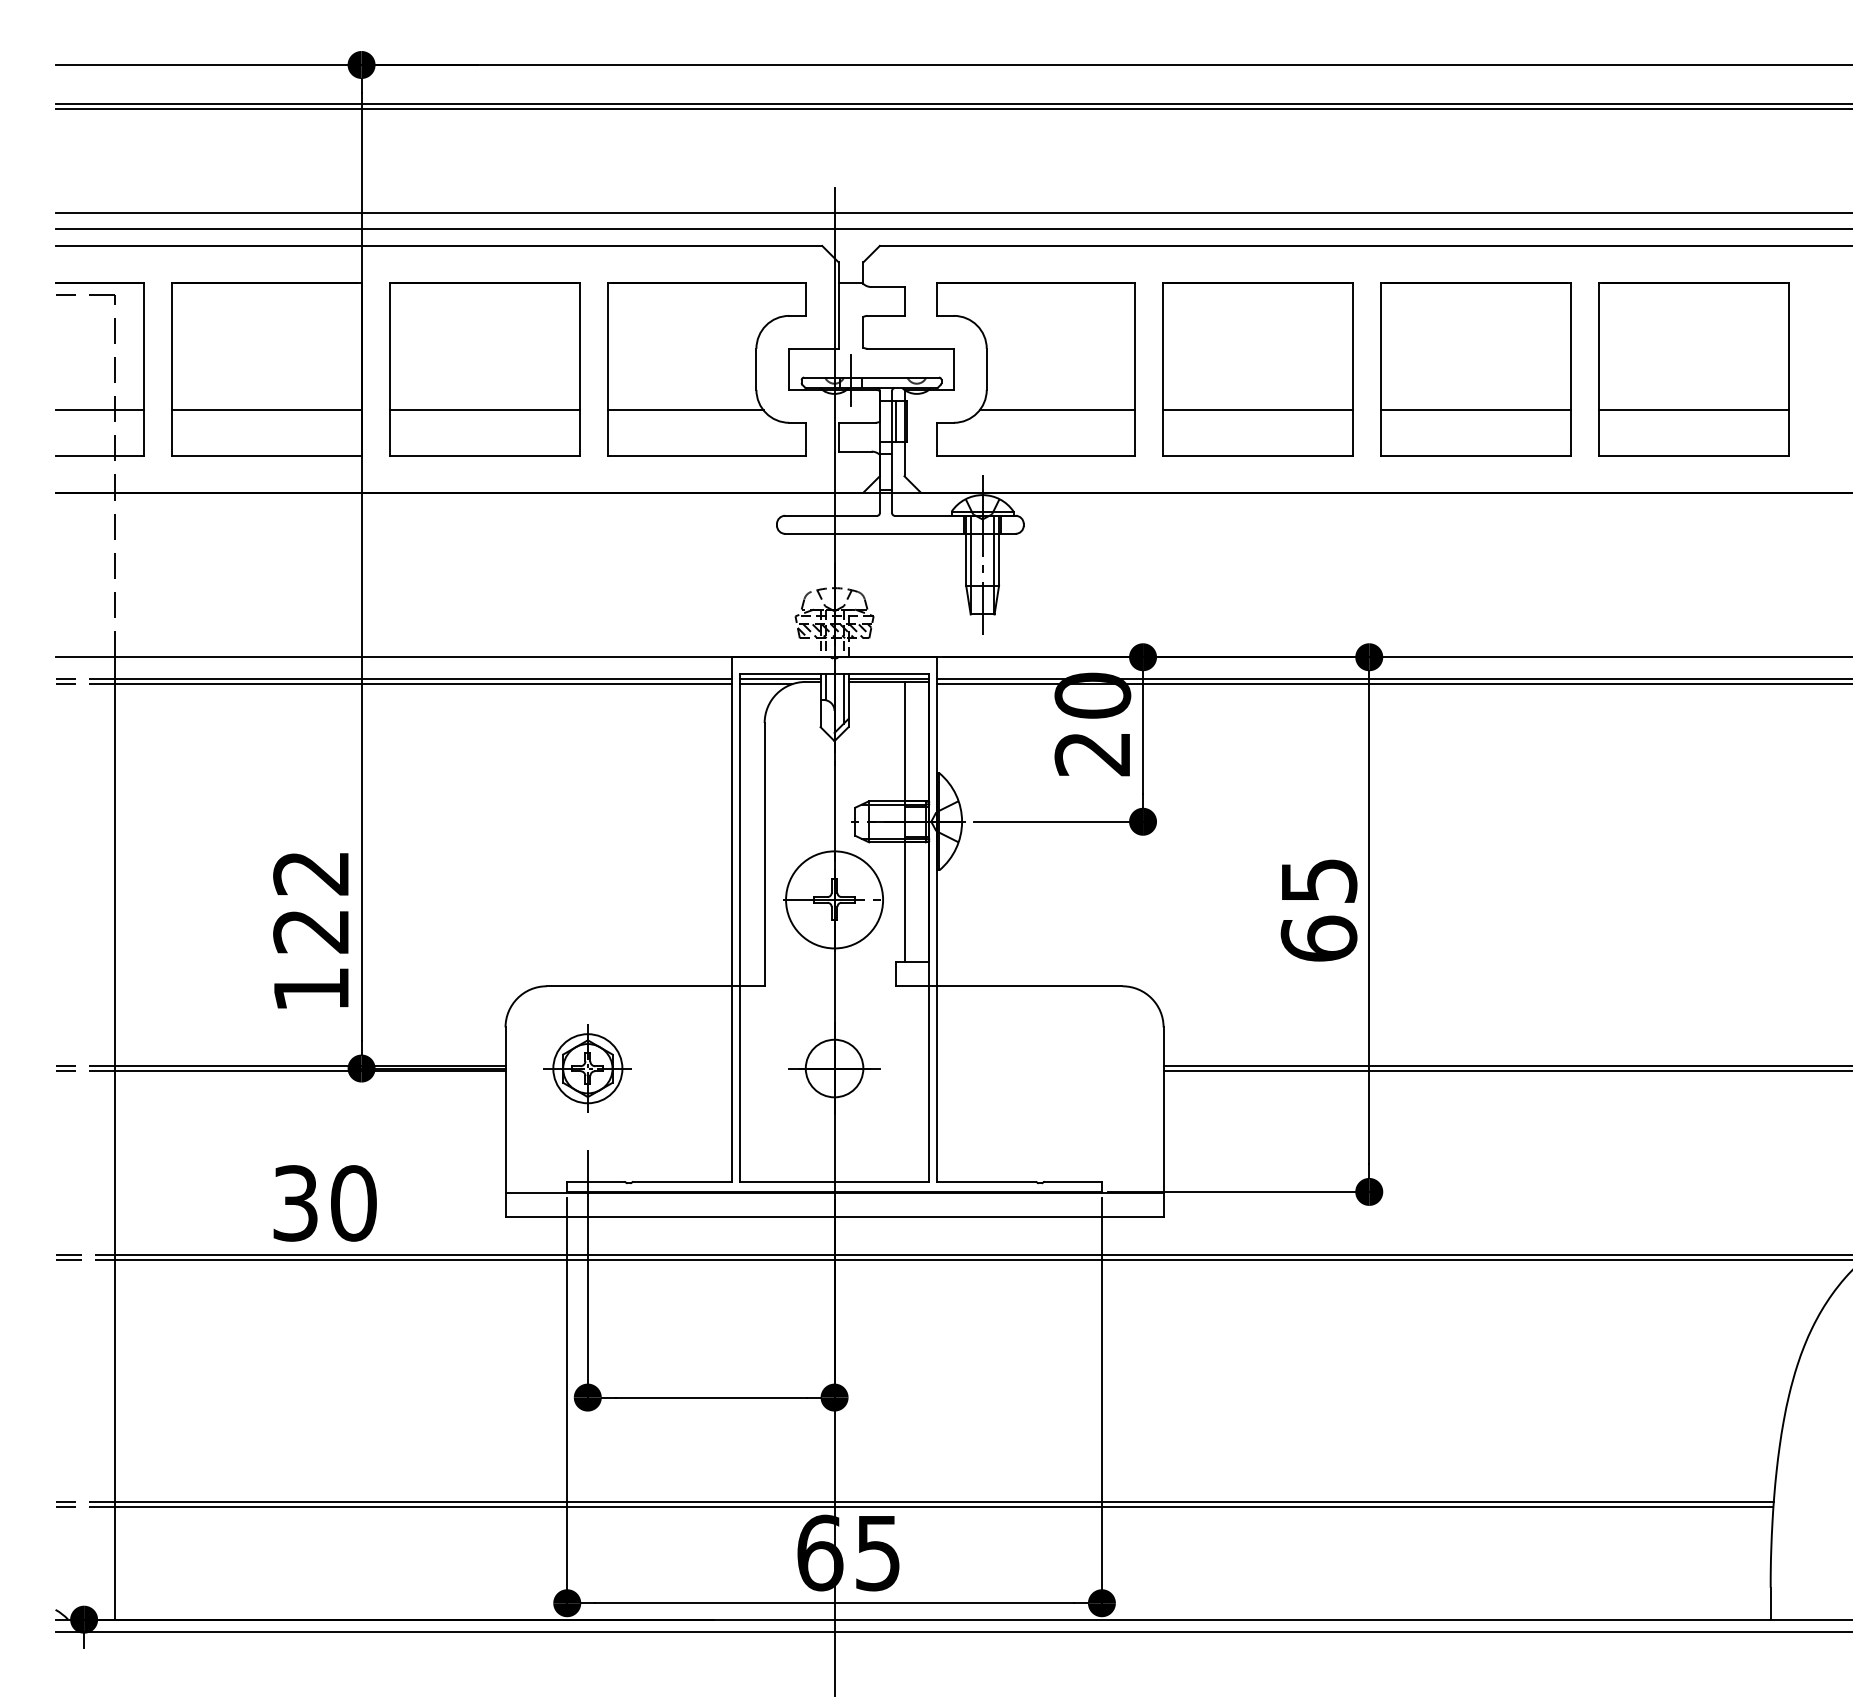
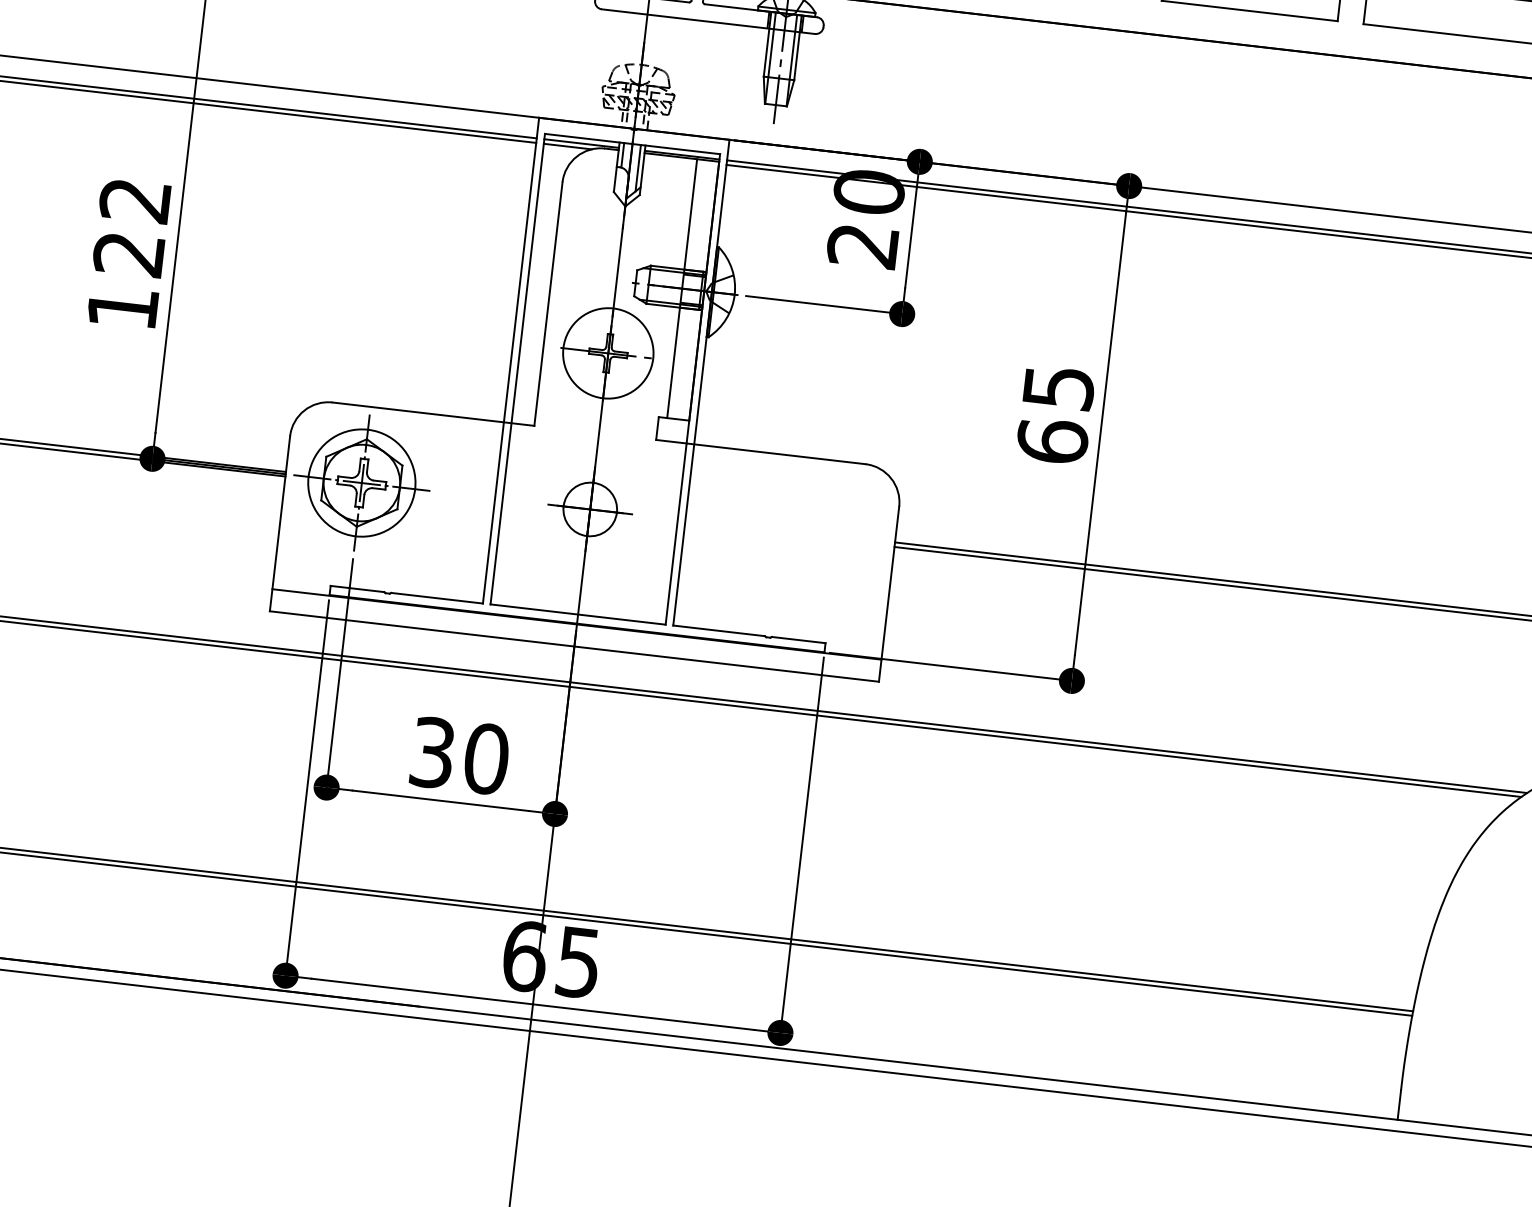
text: (310, 930) -> (128, 253), moved
part: (587, 1068) -> (361, 482), size x1.67
text: (324, 1203) -> (459, 755), moved

